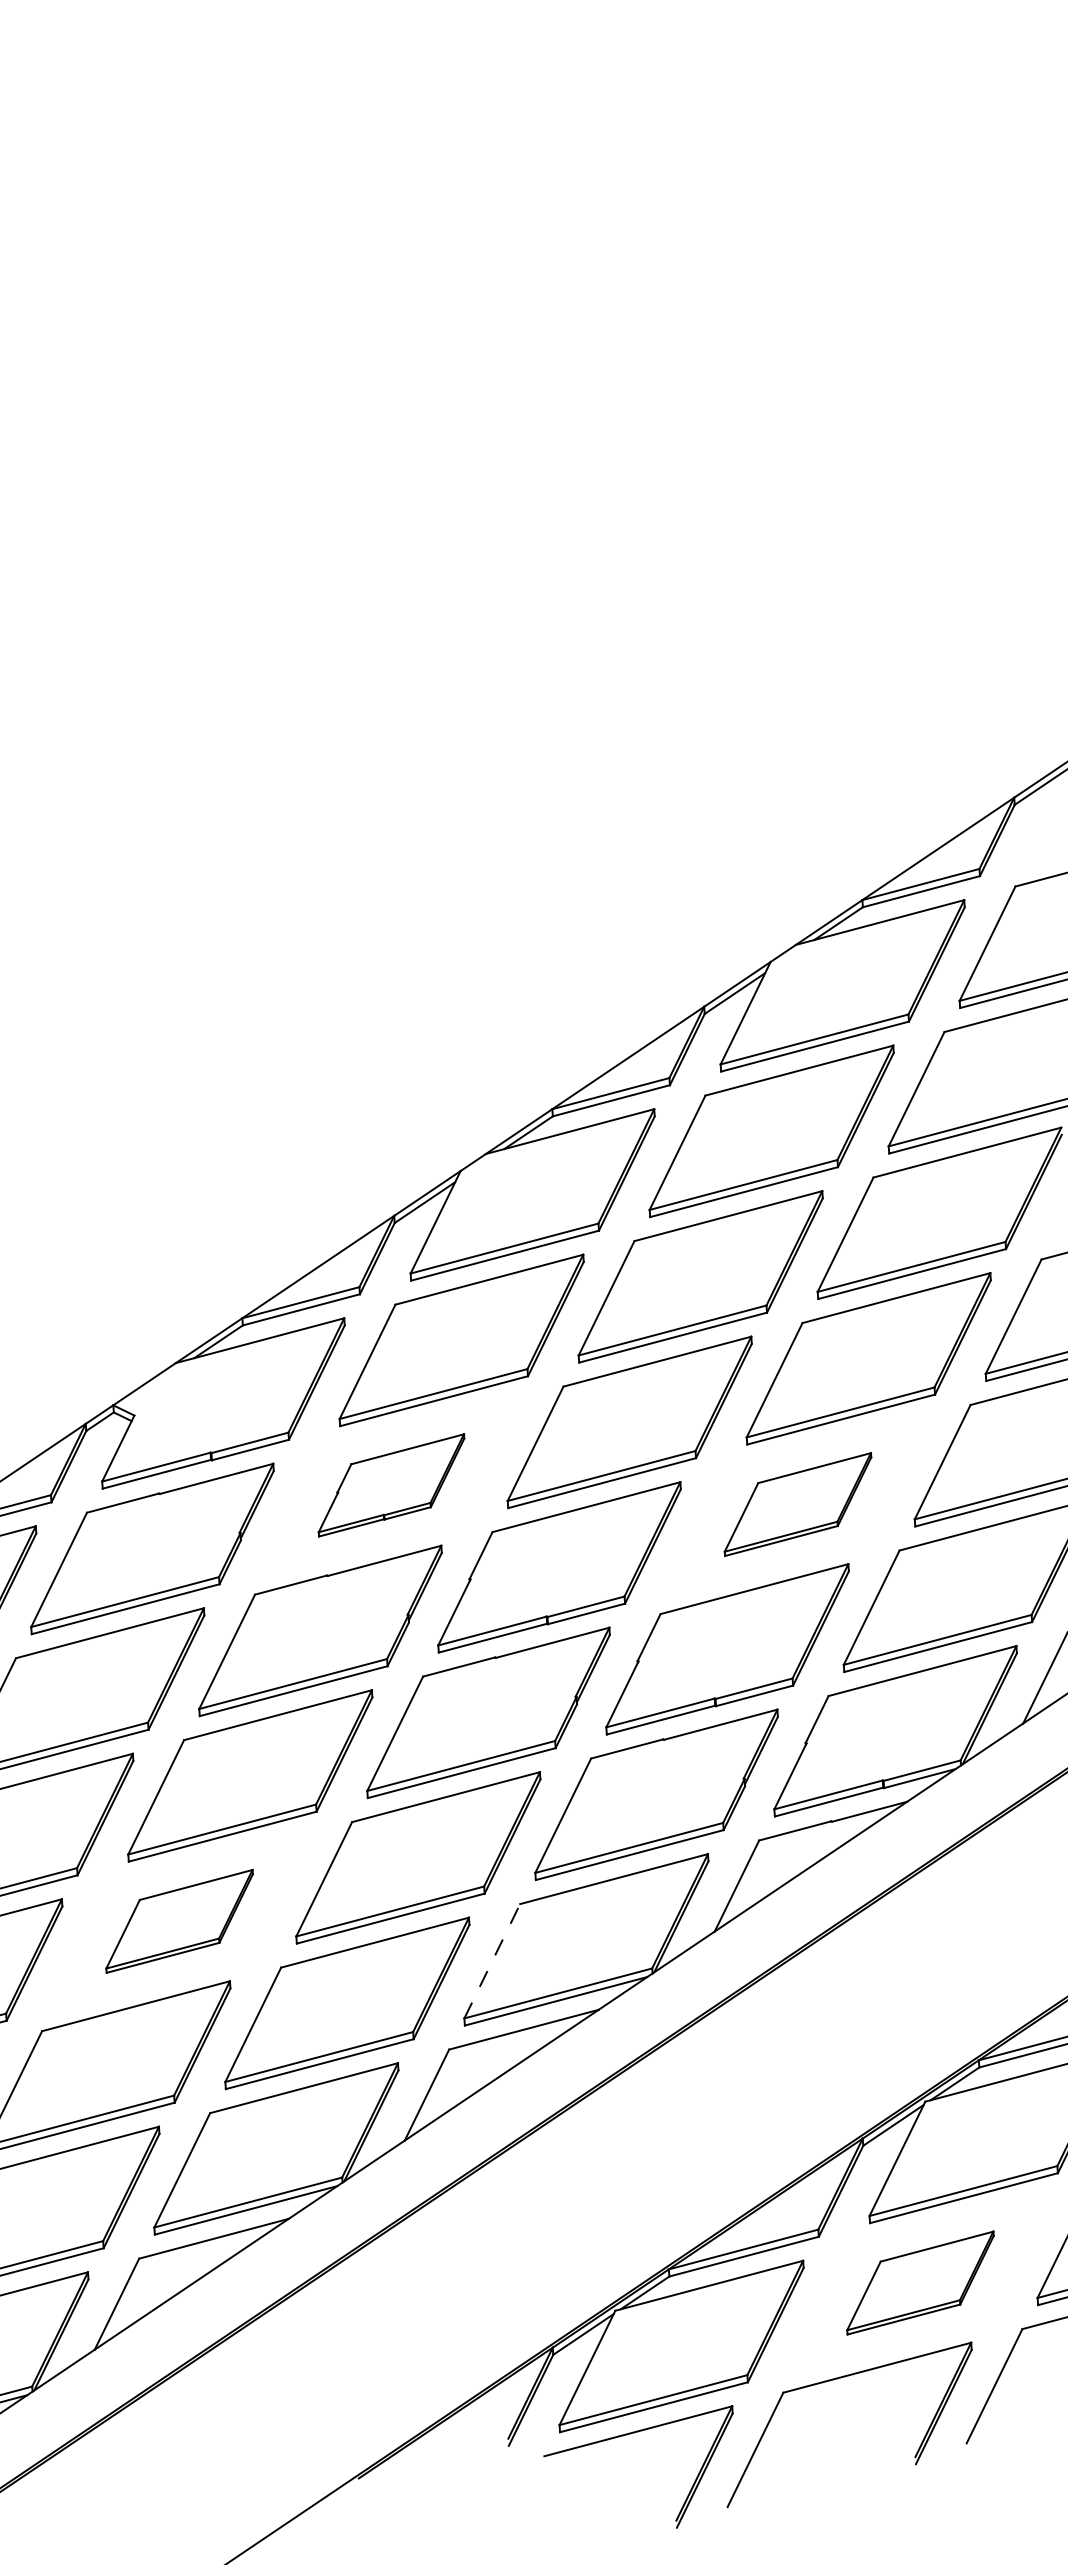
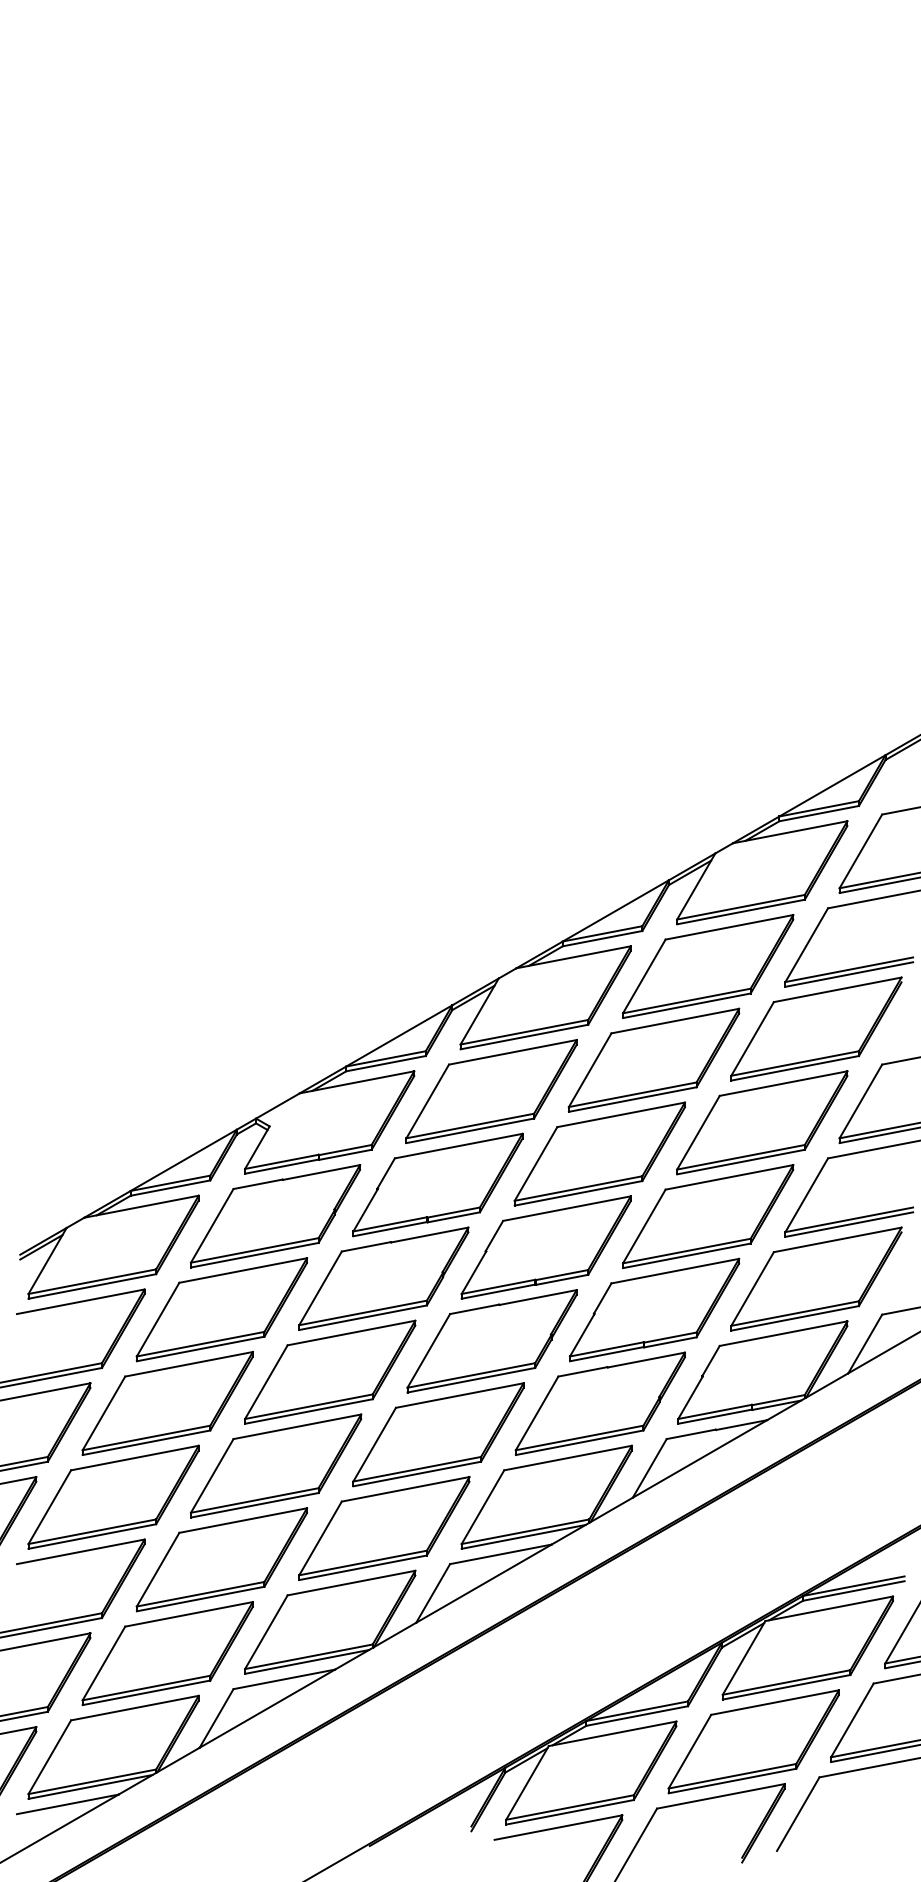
part: (390, 1484) -> (437, 1184), size x1.67
part: (798, 1504) -> (708, 1216), size x1.67
part: (179, 1920) -> (276, 1465), size x1.67
line: (491, 1961) -> (482, 1507), dashed -> solid
part: (920, 2282) -> (753, 1741), size x1.67

